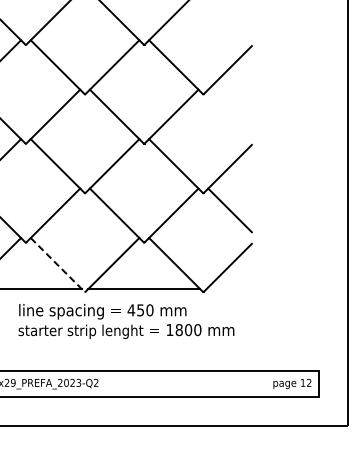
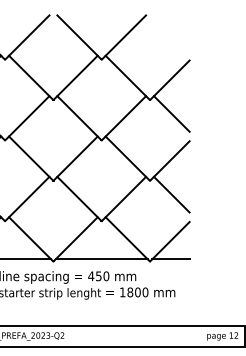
line: (229, 111) -> (171, 113), added
line: (58, 265) -> (31, 239), dashed -> solid
line: (228, 289) -> (170, 259), added

